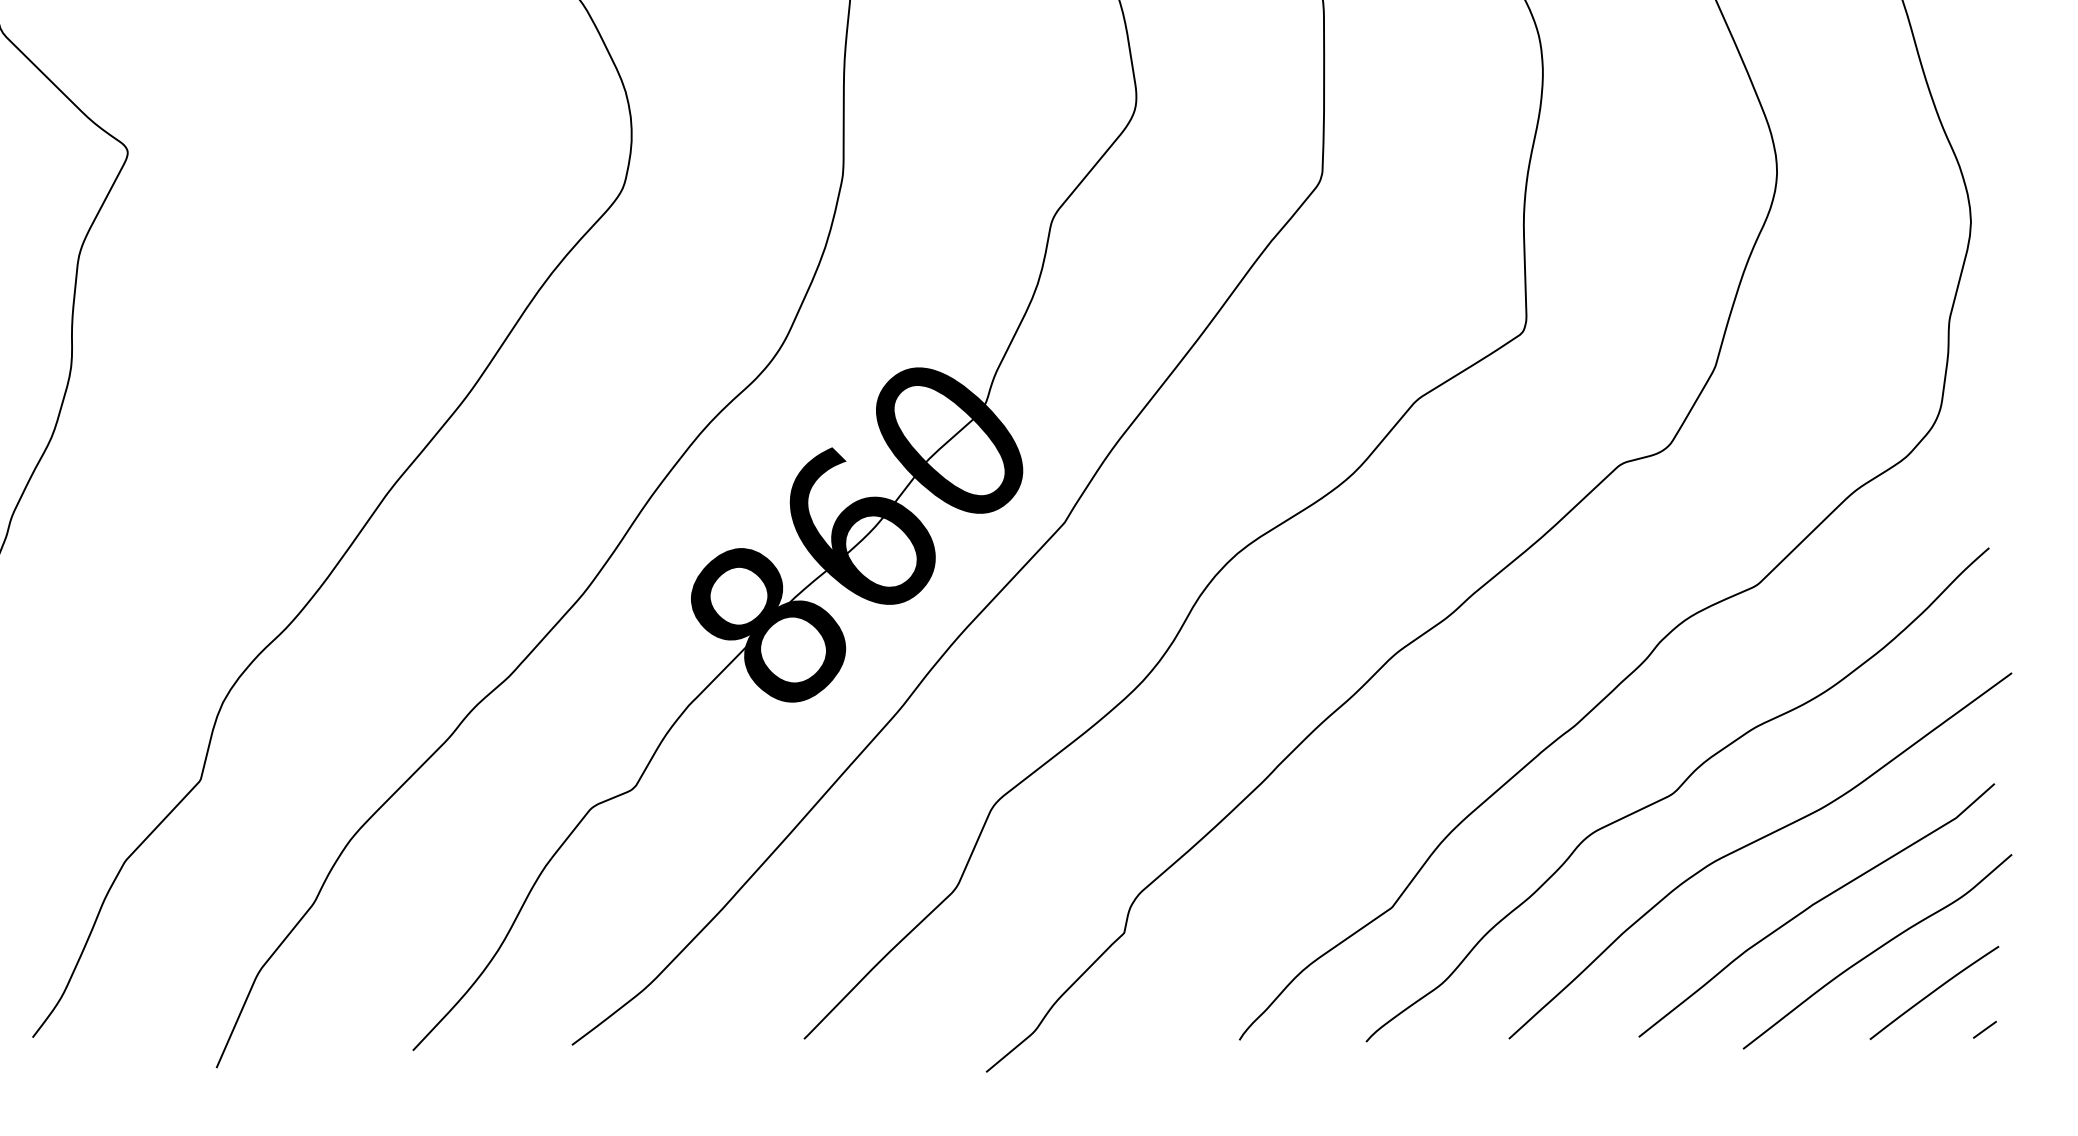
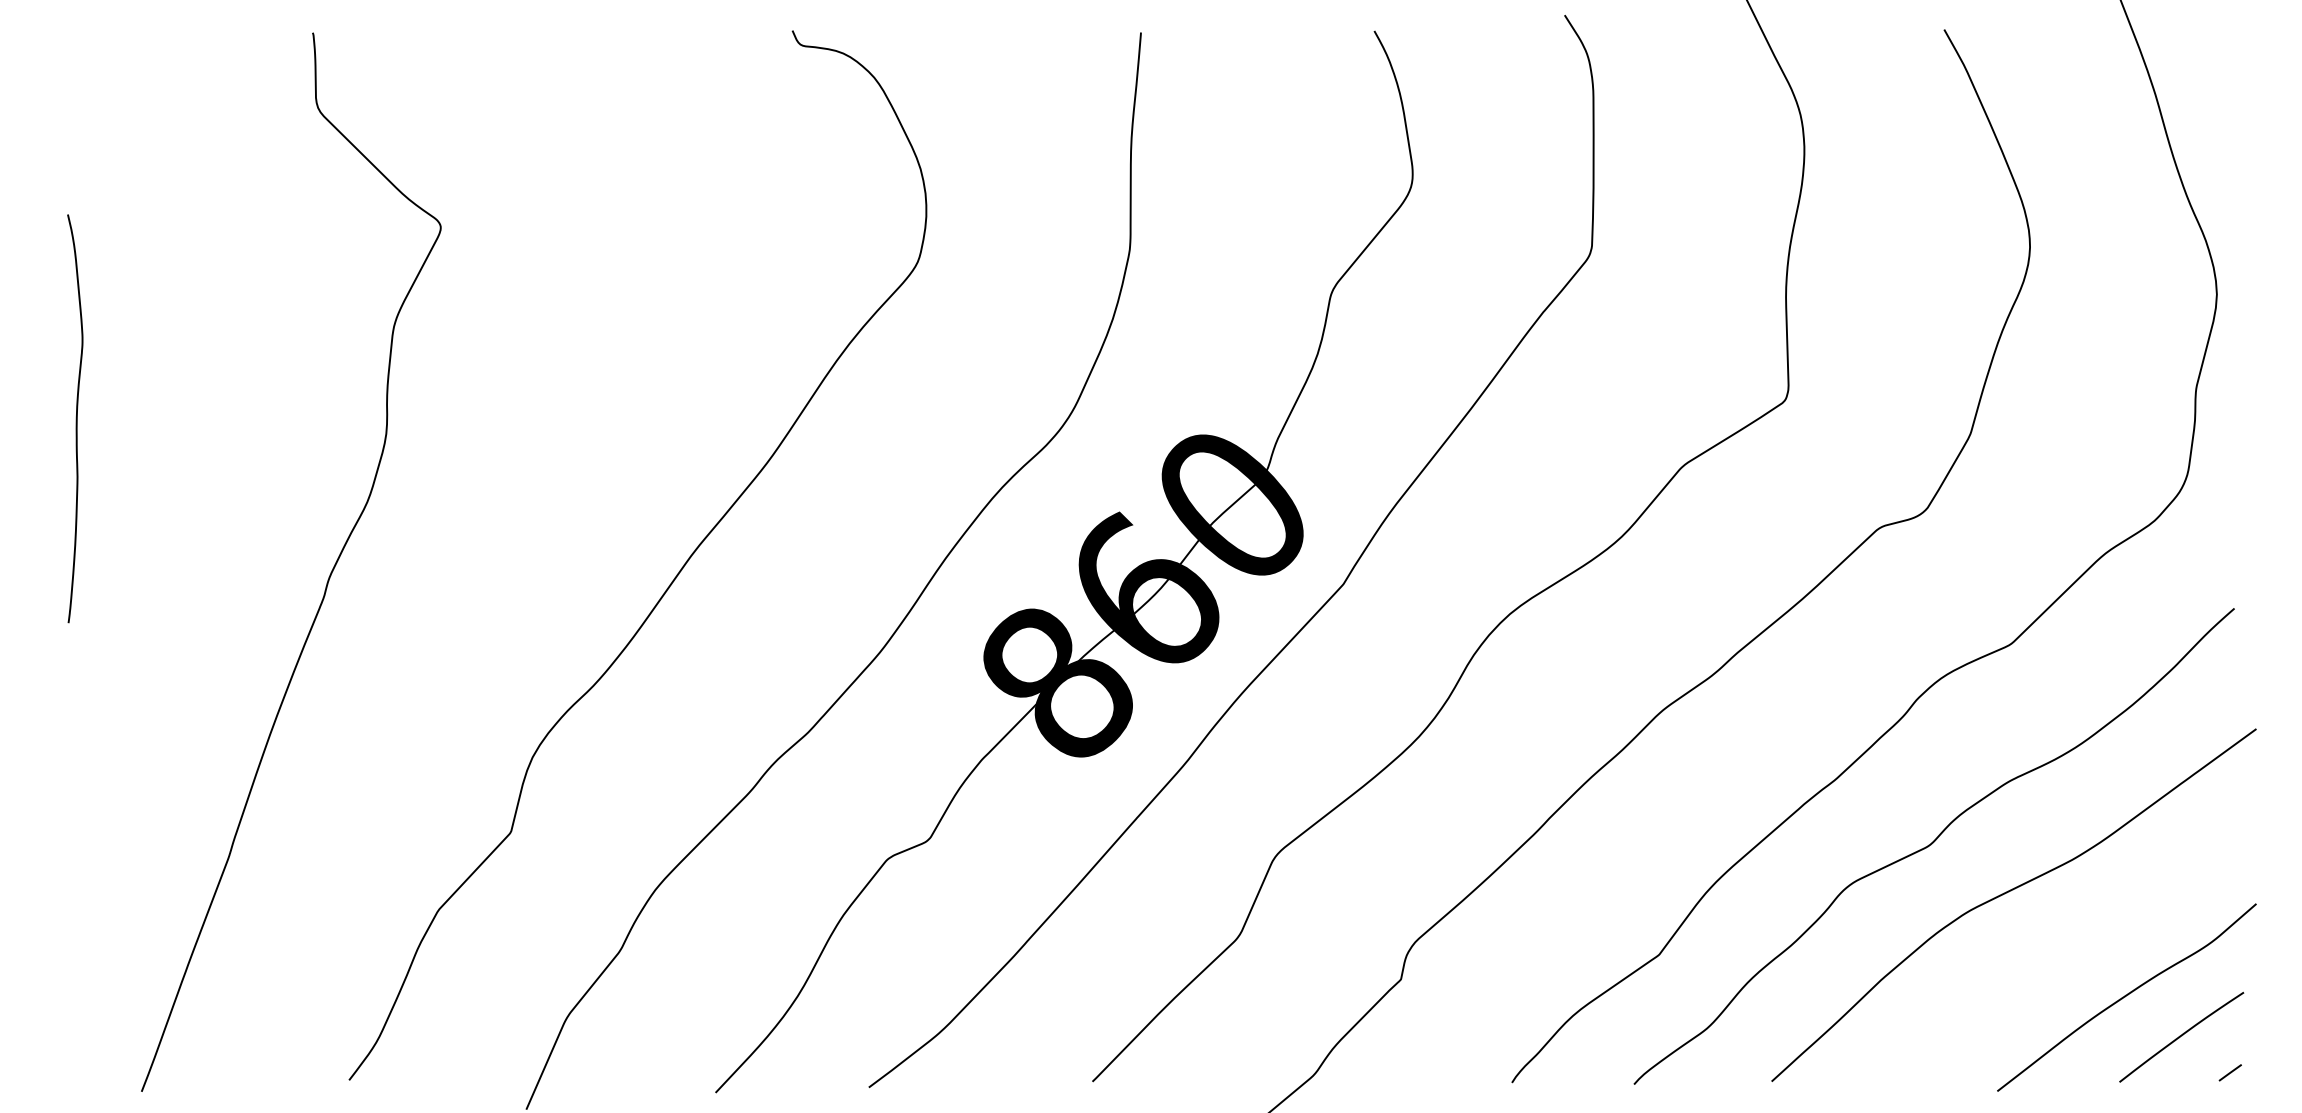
curve: (1814, 904) -> (2066, 952), removed

